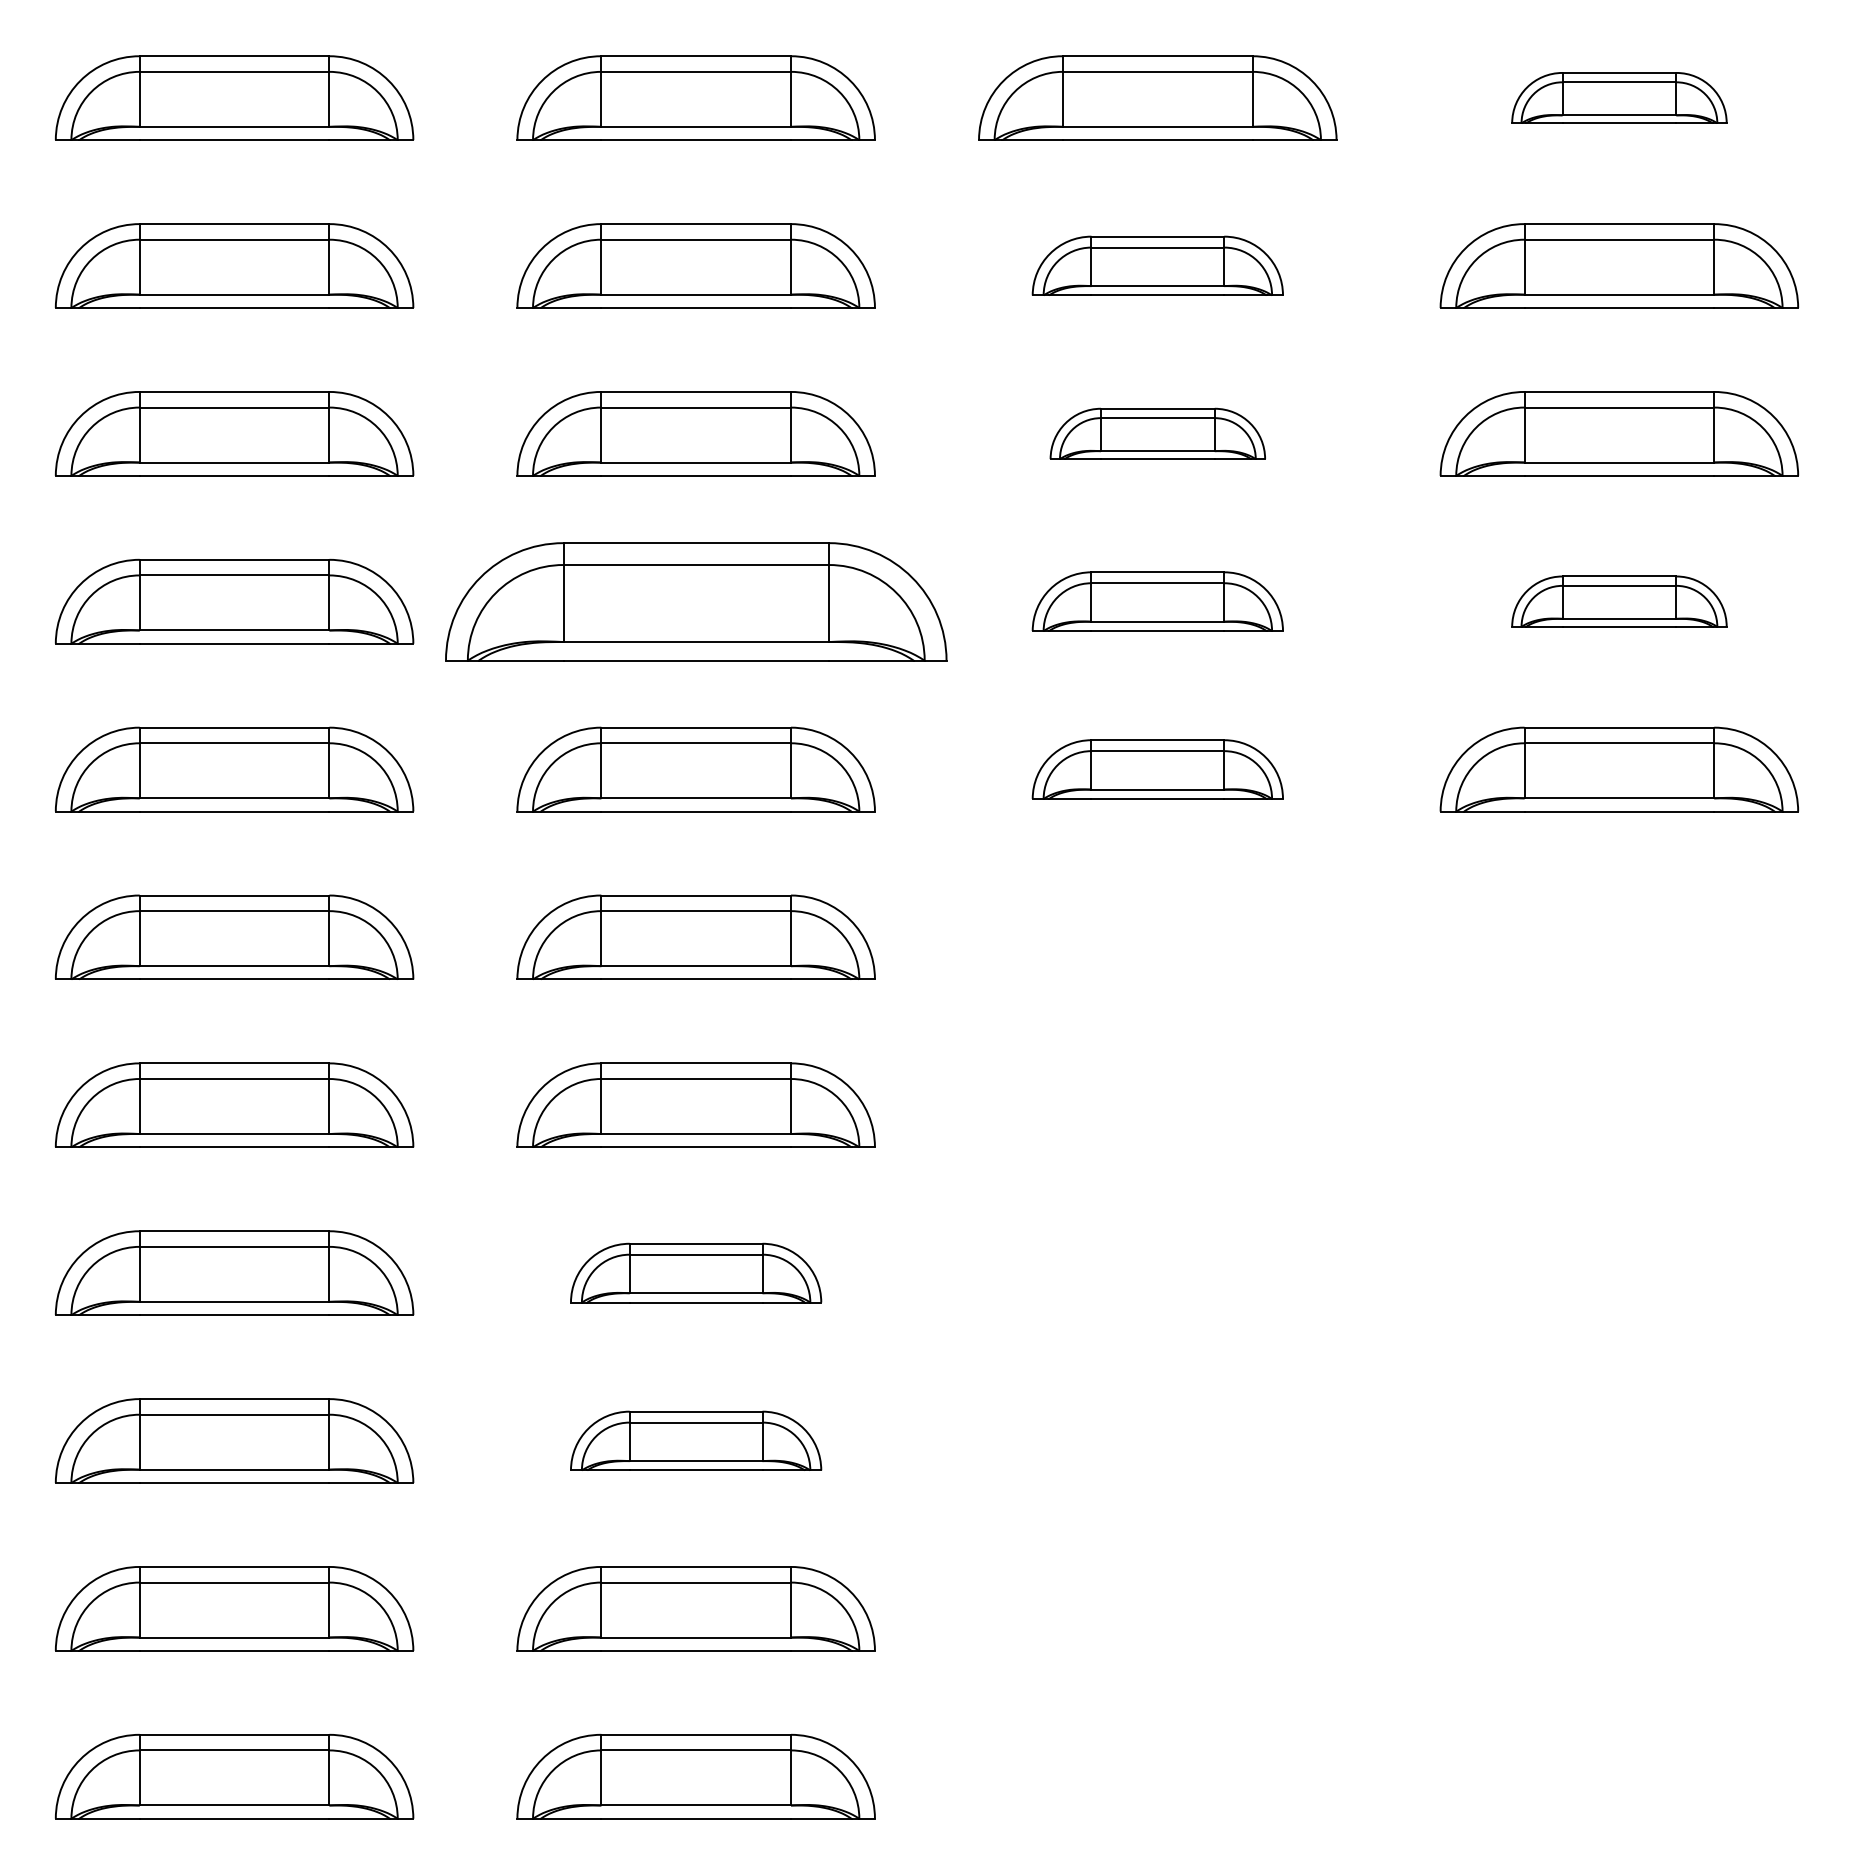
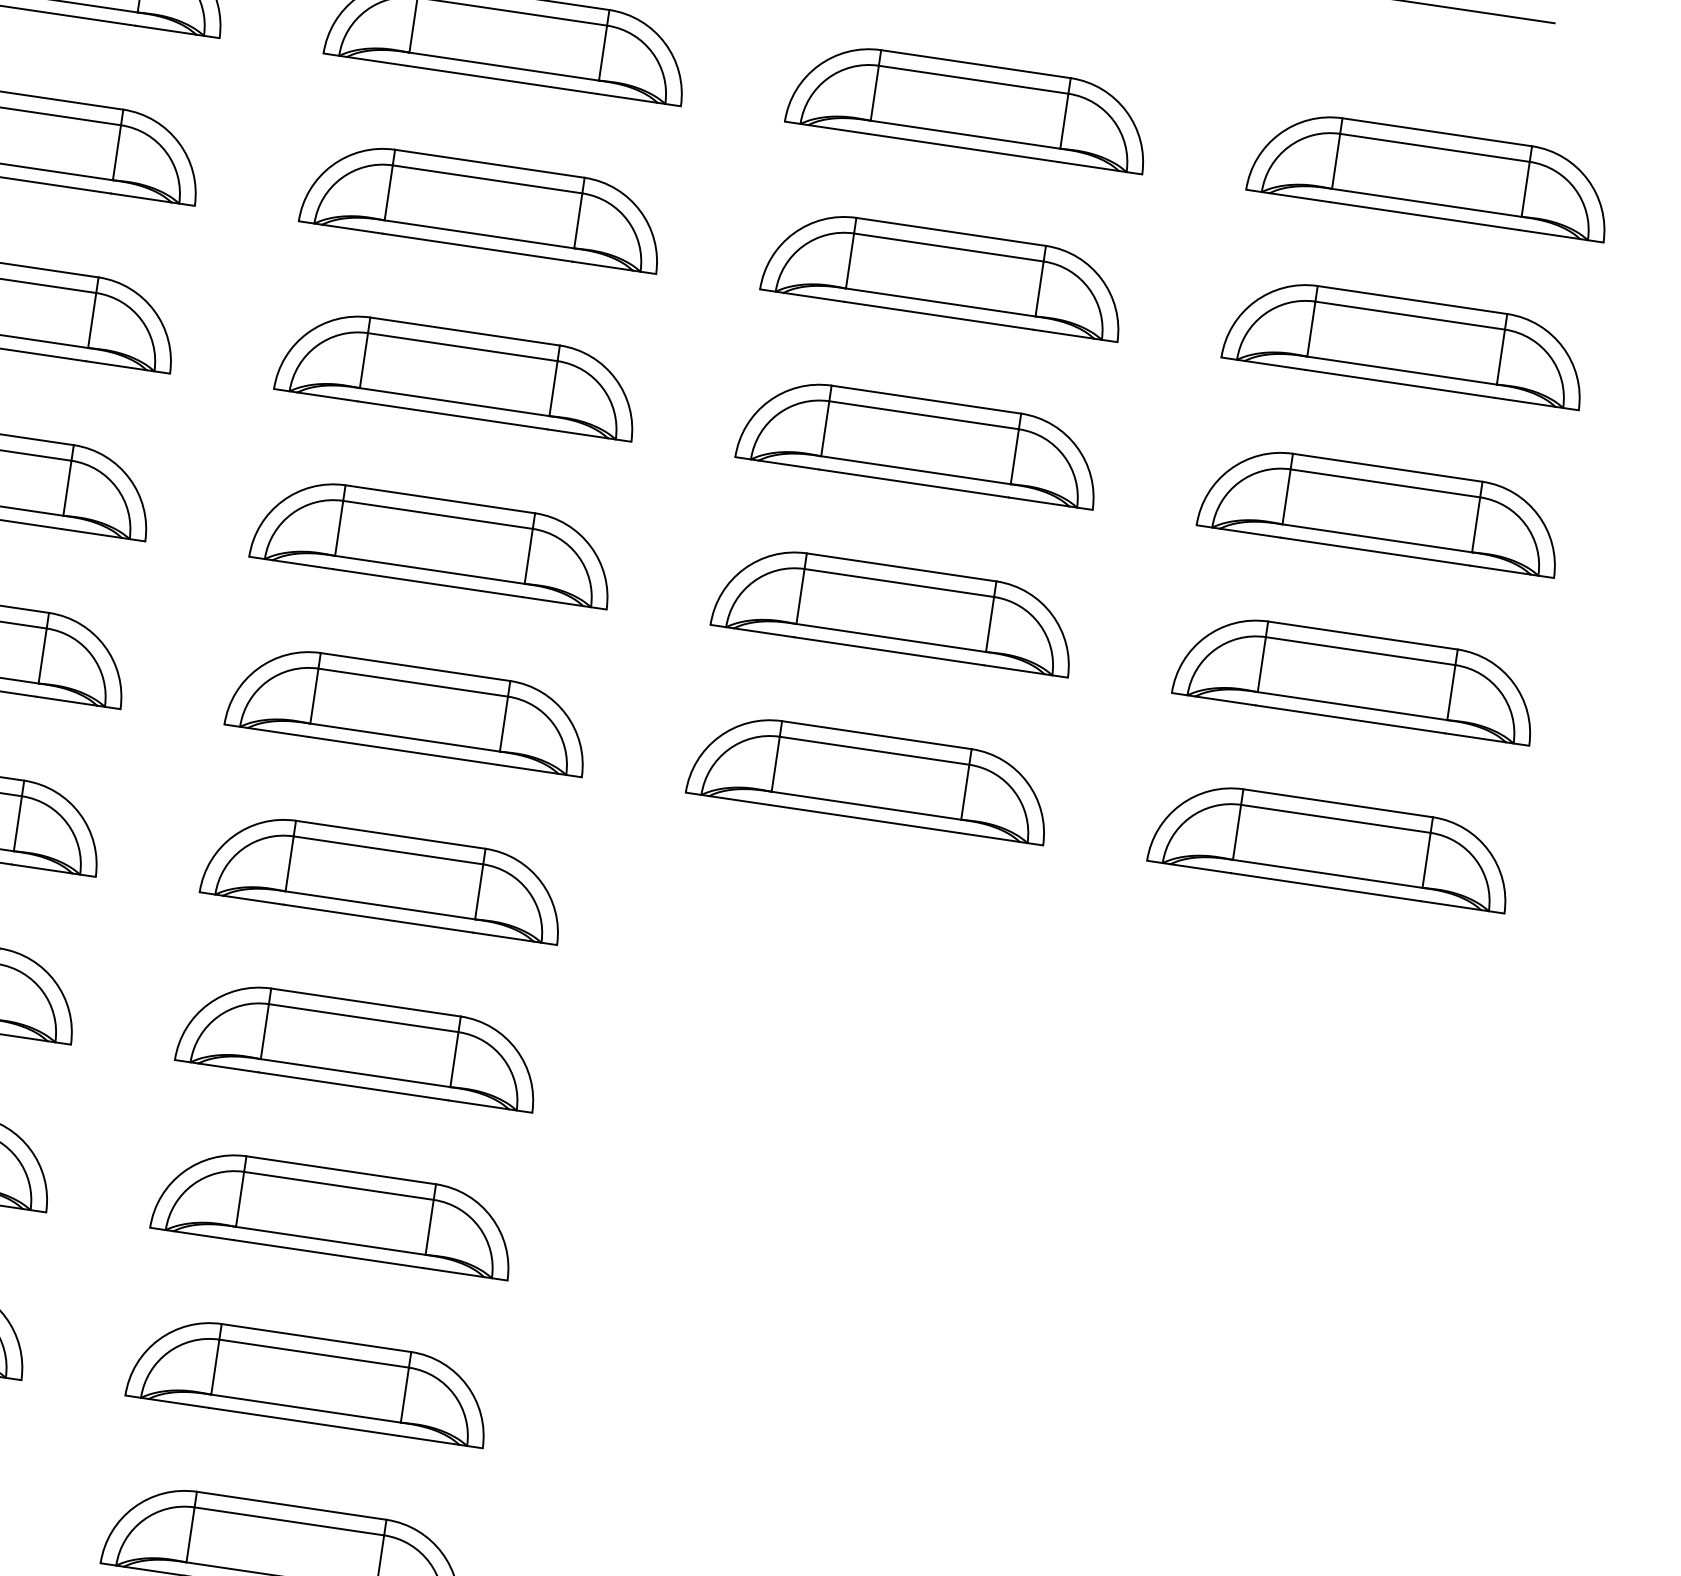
part: (1619, 97) -> (1431, 173), size x1.67
part: (1157, 265) -> (944, 273), size x1.43
part: (1157, 433) -> (919, 441), size x1.67
part: (695, 601) -> (433, 540), size x0.71
part: (1157, 601) -> (895, 609), size x1.43
part: (1619, 601) -> (1356, 677), size x1.67
part: (1157, 769) -> (870, 776), size x1.43
part: (695, 1272) -> (334, 1211), size x1.43
part: (695, 1440) -> (309, 1379), size x1.43

